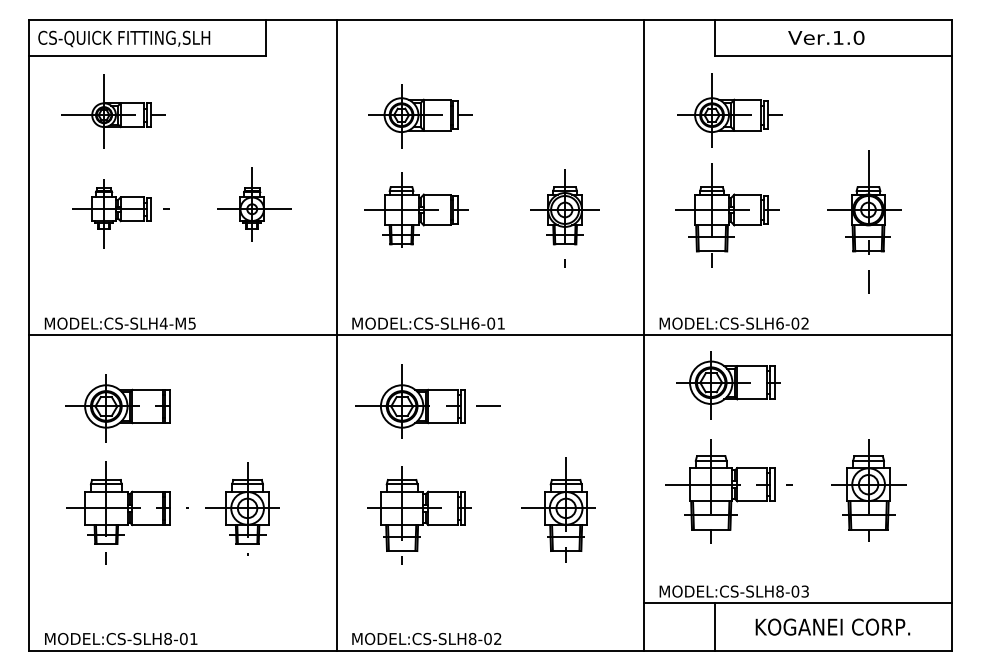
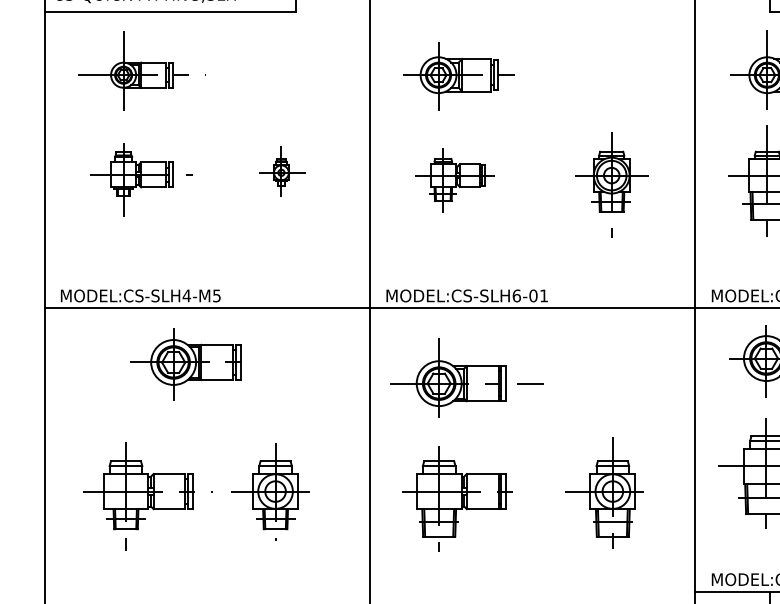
part: (254, 204) -> (282, 169), size x0.6
part: (416, 209) -> (454, 175), size x0.7
part: (117, 408) -> (185, 364), moved

